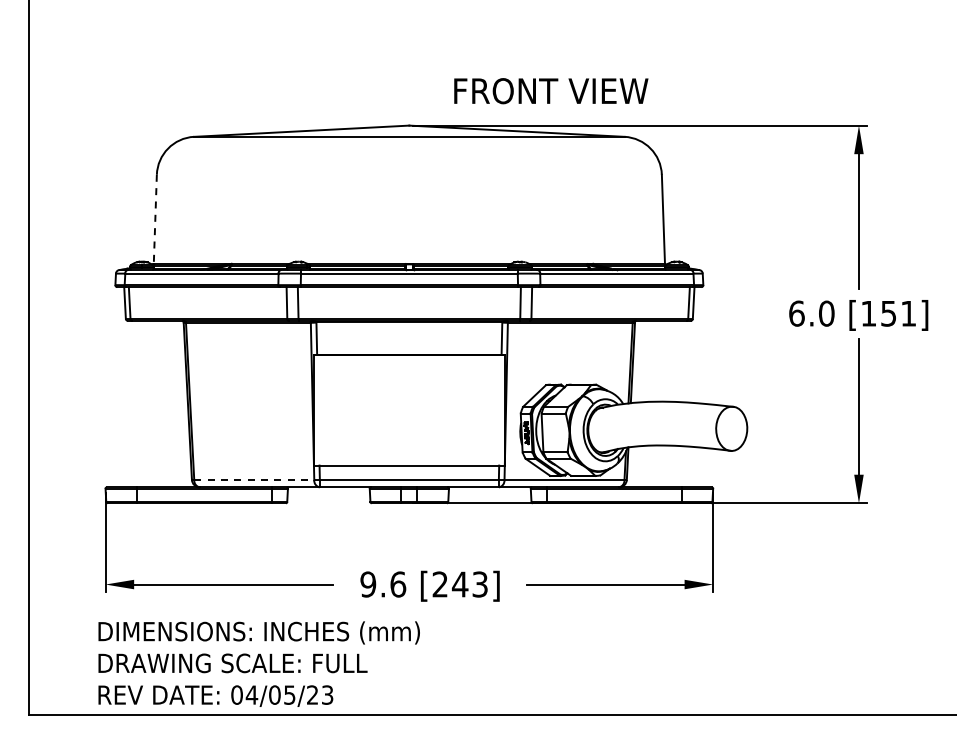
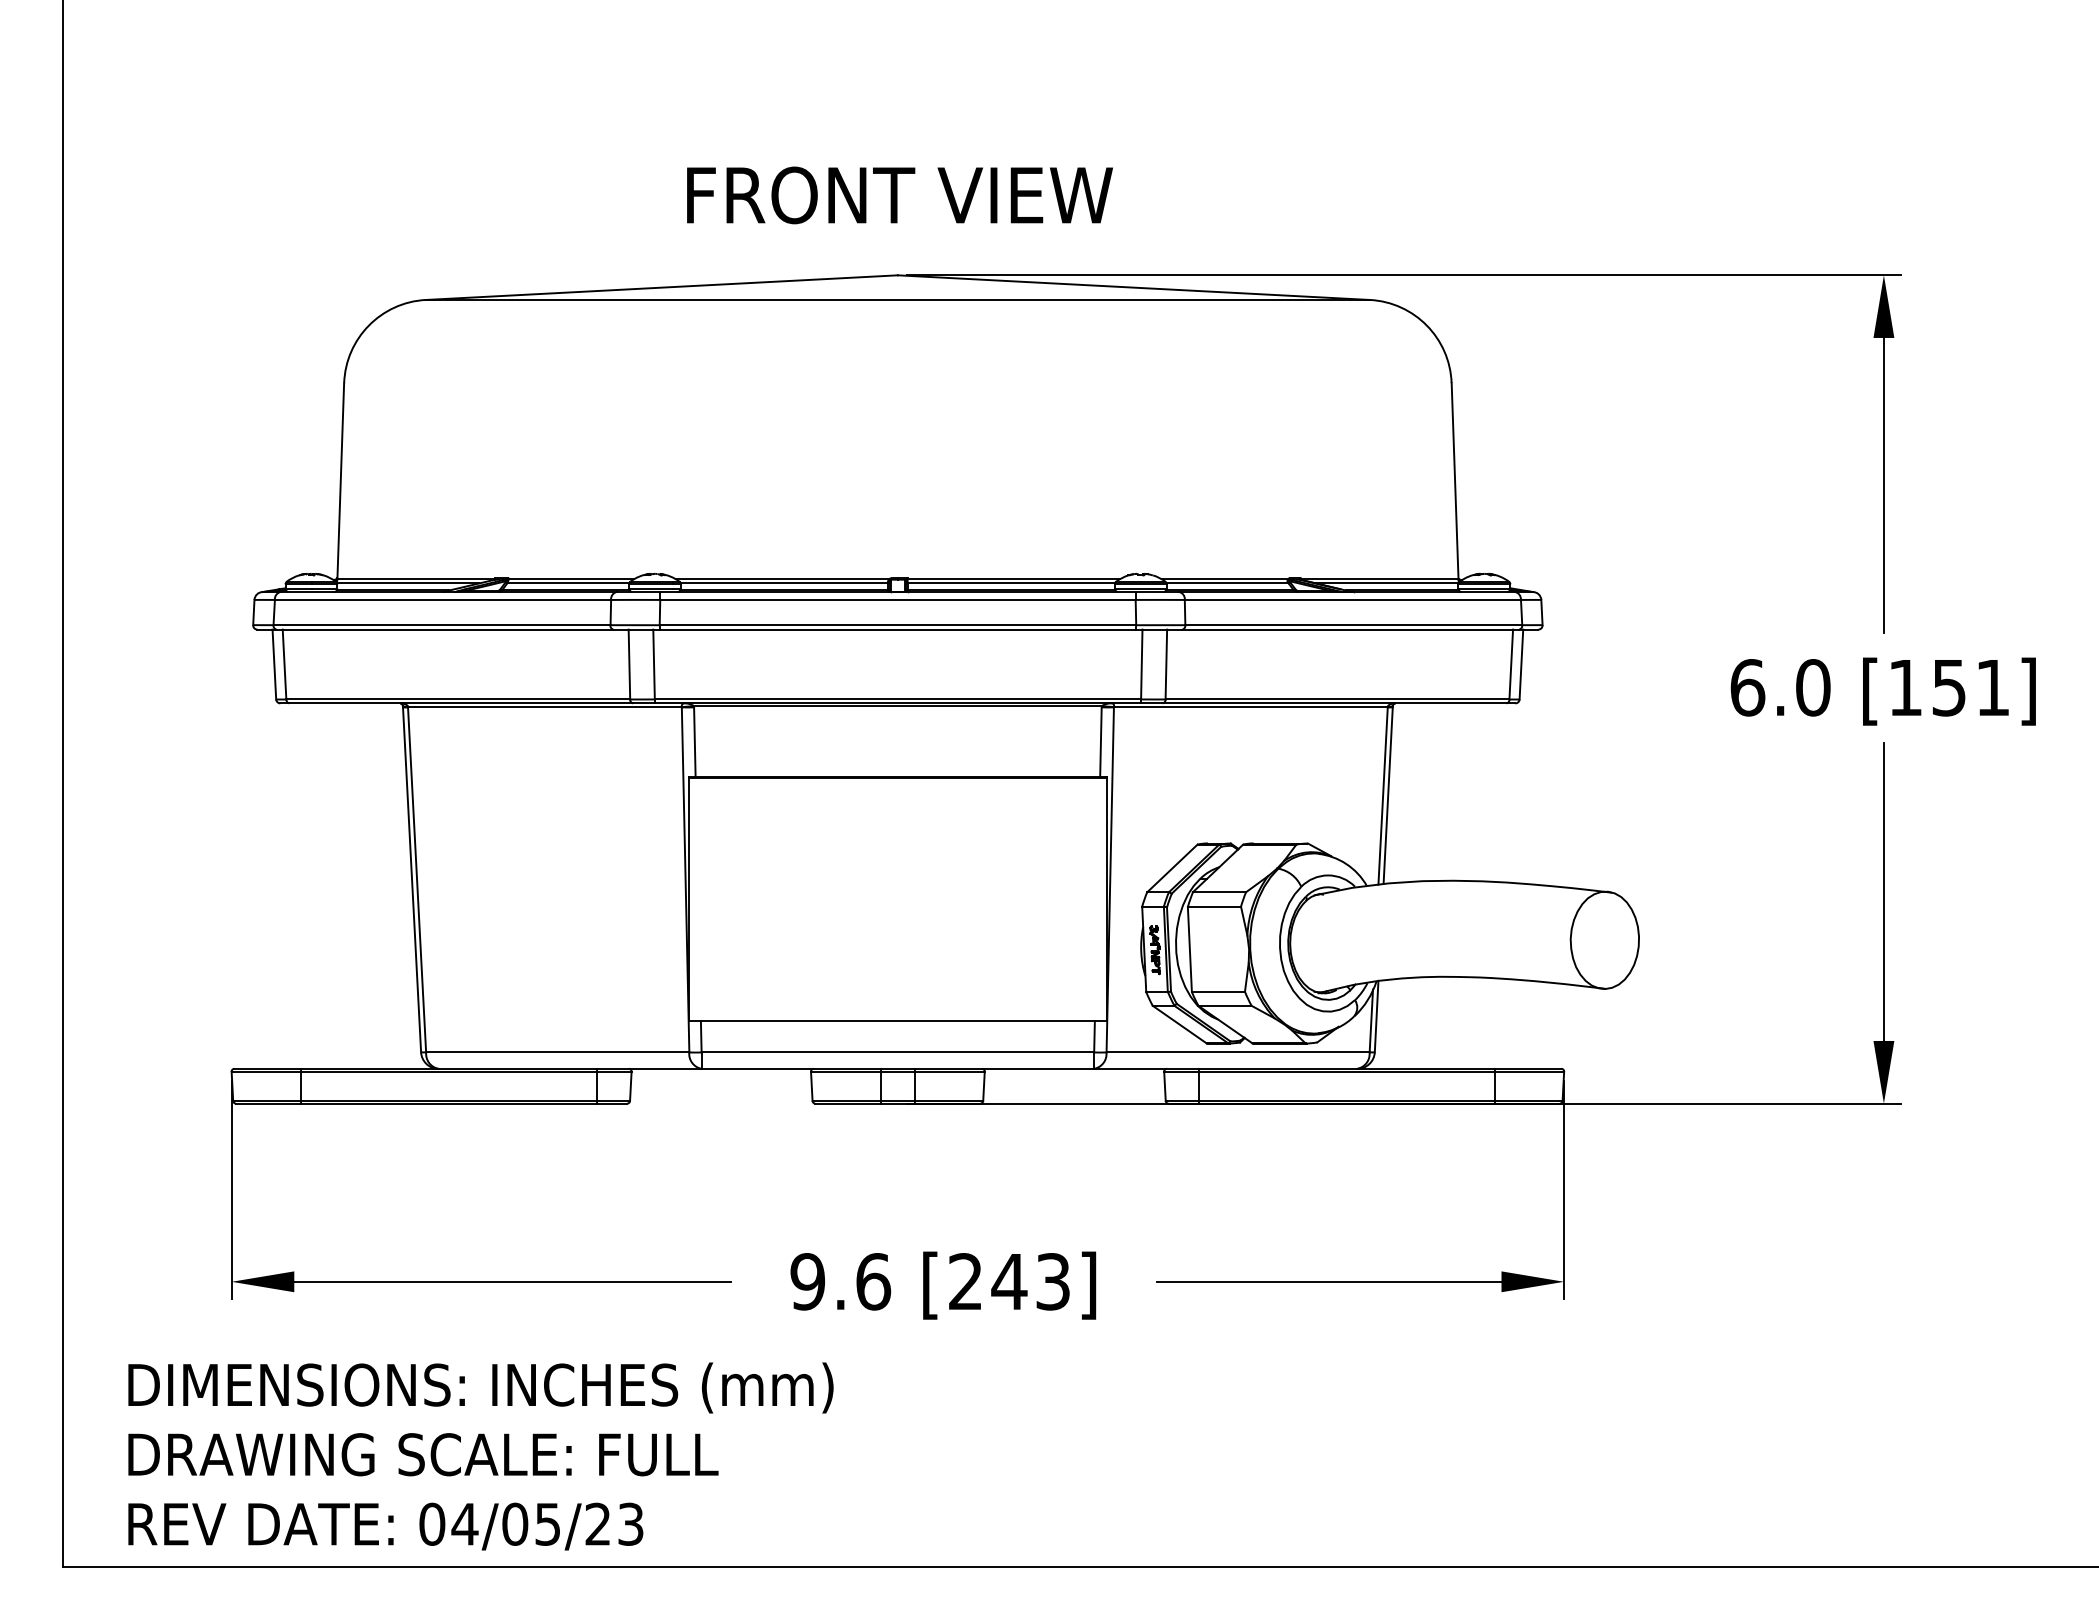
text: (551, 91) -> (900, 196), moved
line: (155, 219) -> (341, 481), dashed -> solid
line: (254, 479) -> (558, 1051), dashed -> solid
text: (258, 663) -> (479, 1454), moved

